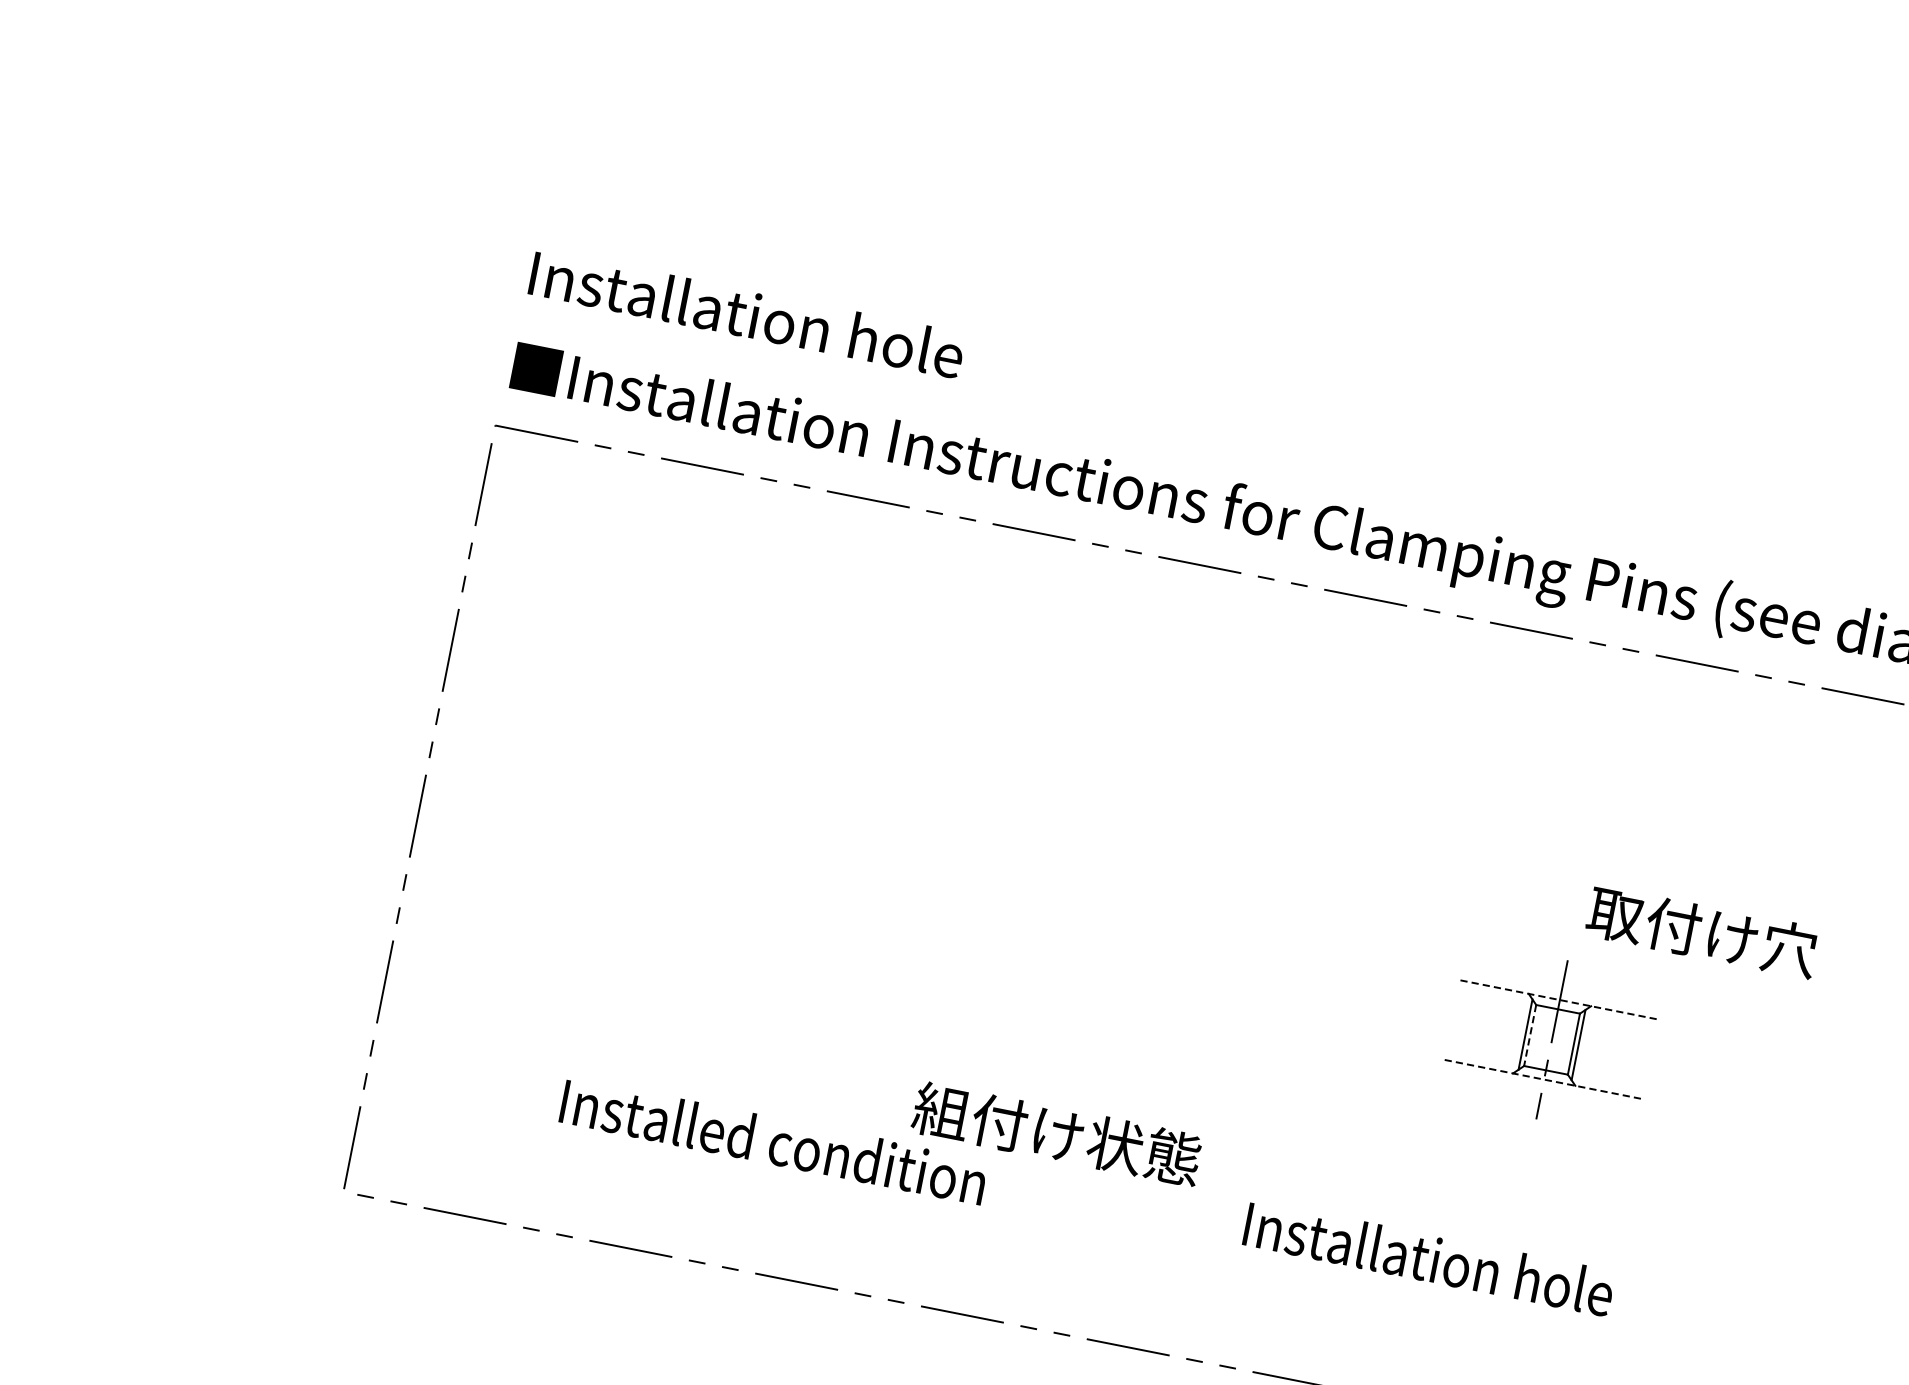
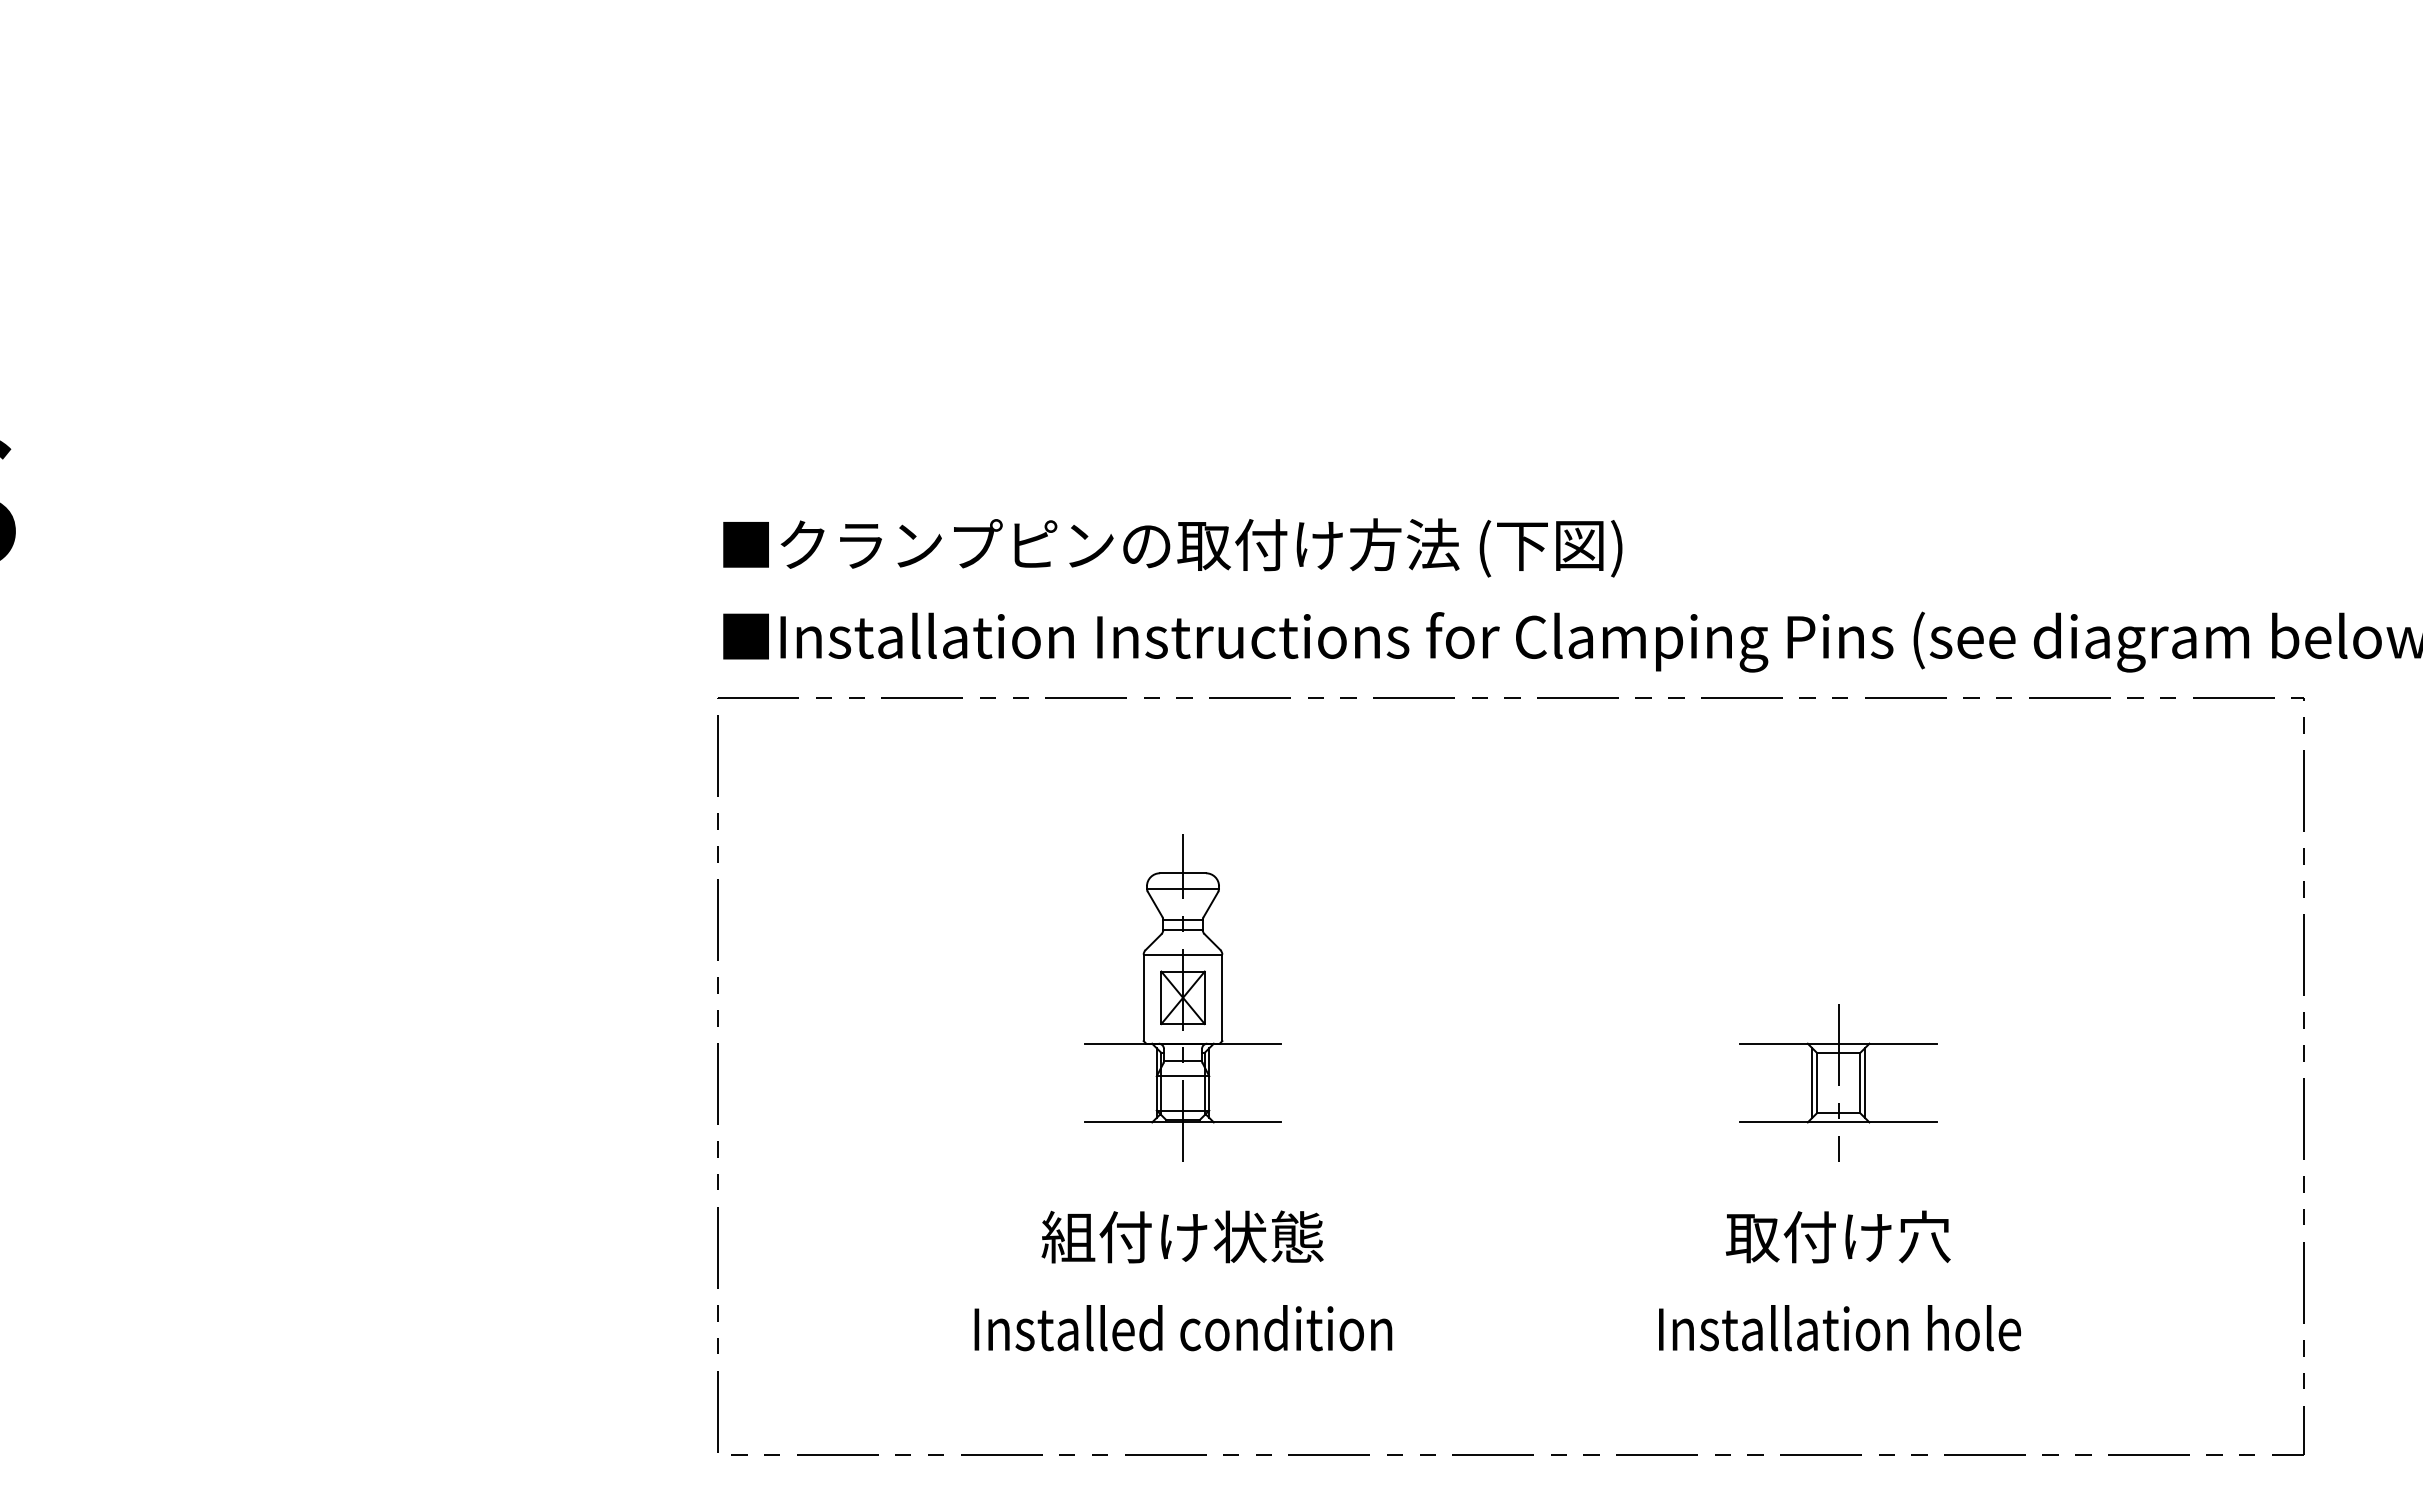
text: (985, 364) -> (1172, 547), Installation hole -> ■クランプピンの取付け方法 (下図)
part: (905, 821) -> (1182, 997), added
text: (1701, 931) -> (1837, 1236), moved
line: (1560, 999) -> (1839, 1043), dashed -> solid
line: (1530, 1036) -> (1817, 1083), dashed -> solid
line: (1545, 1079) -> (1839, 1122), dashed -> solid
text: (1057, 1133) -> (1182, 1236), moved
text: (773, 1141) -> (1183, 1328), moved
text: (1429, 1258) -> (1840, 1328), moved

